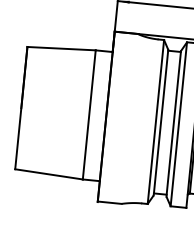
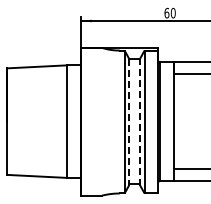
line: (161, 123) -> (129, 122), solid -> dashed
line: (174, 123) -> (140, 121), solid -> dashed

